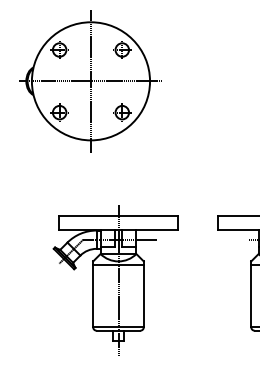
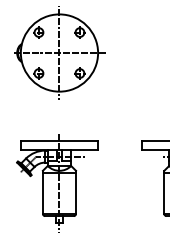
part: (115, 280) -> (57, 183), moved

